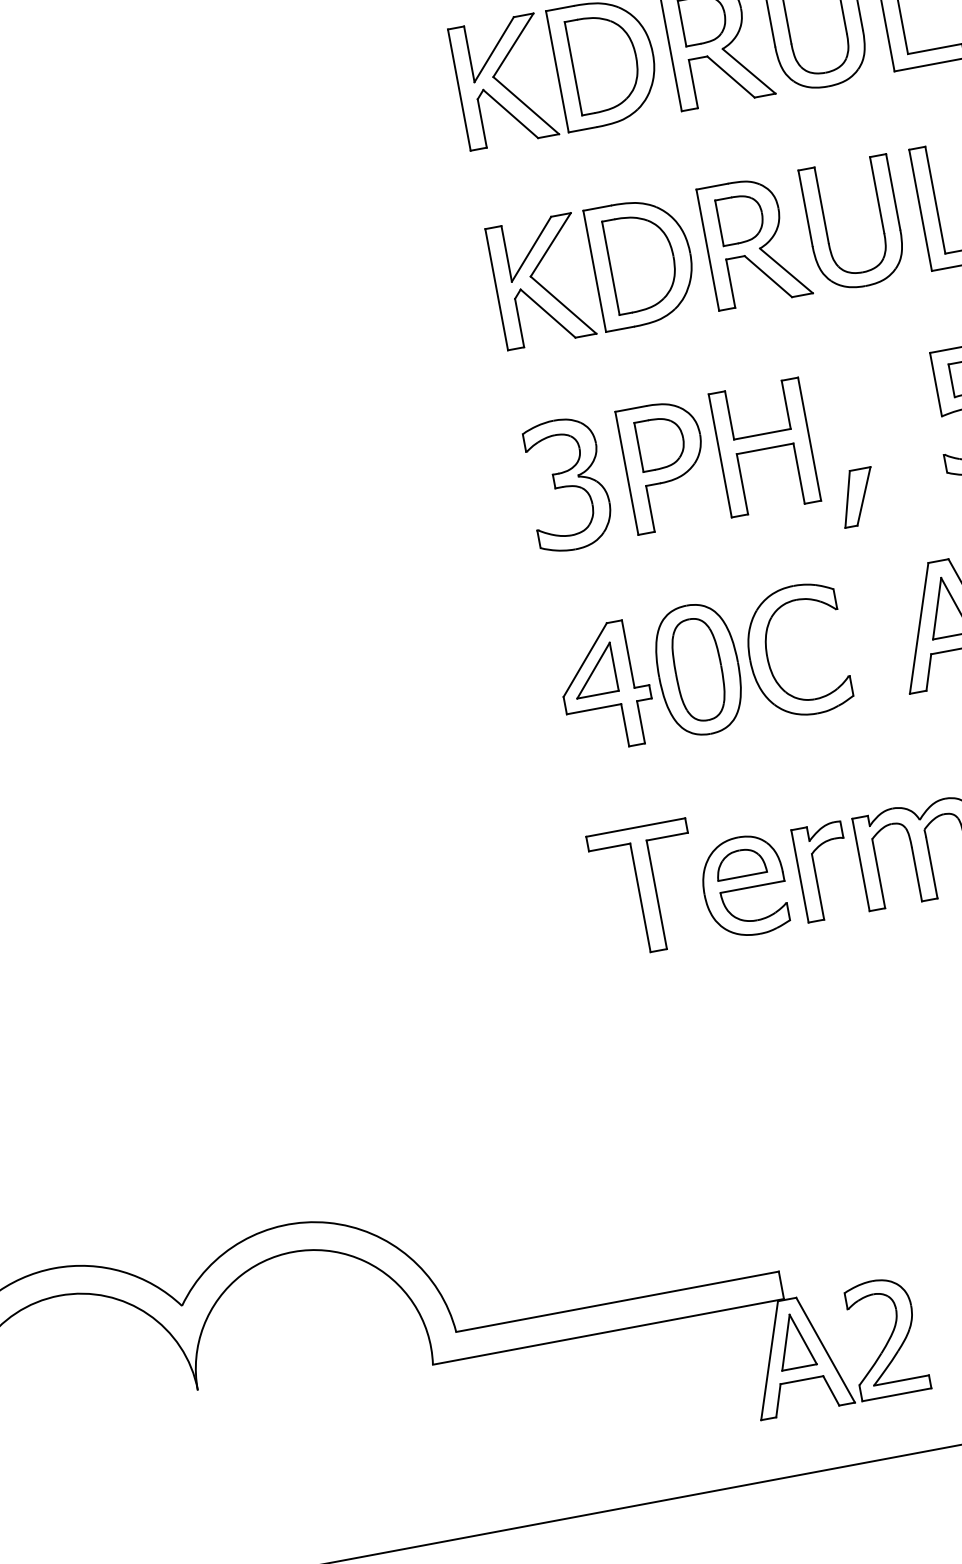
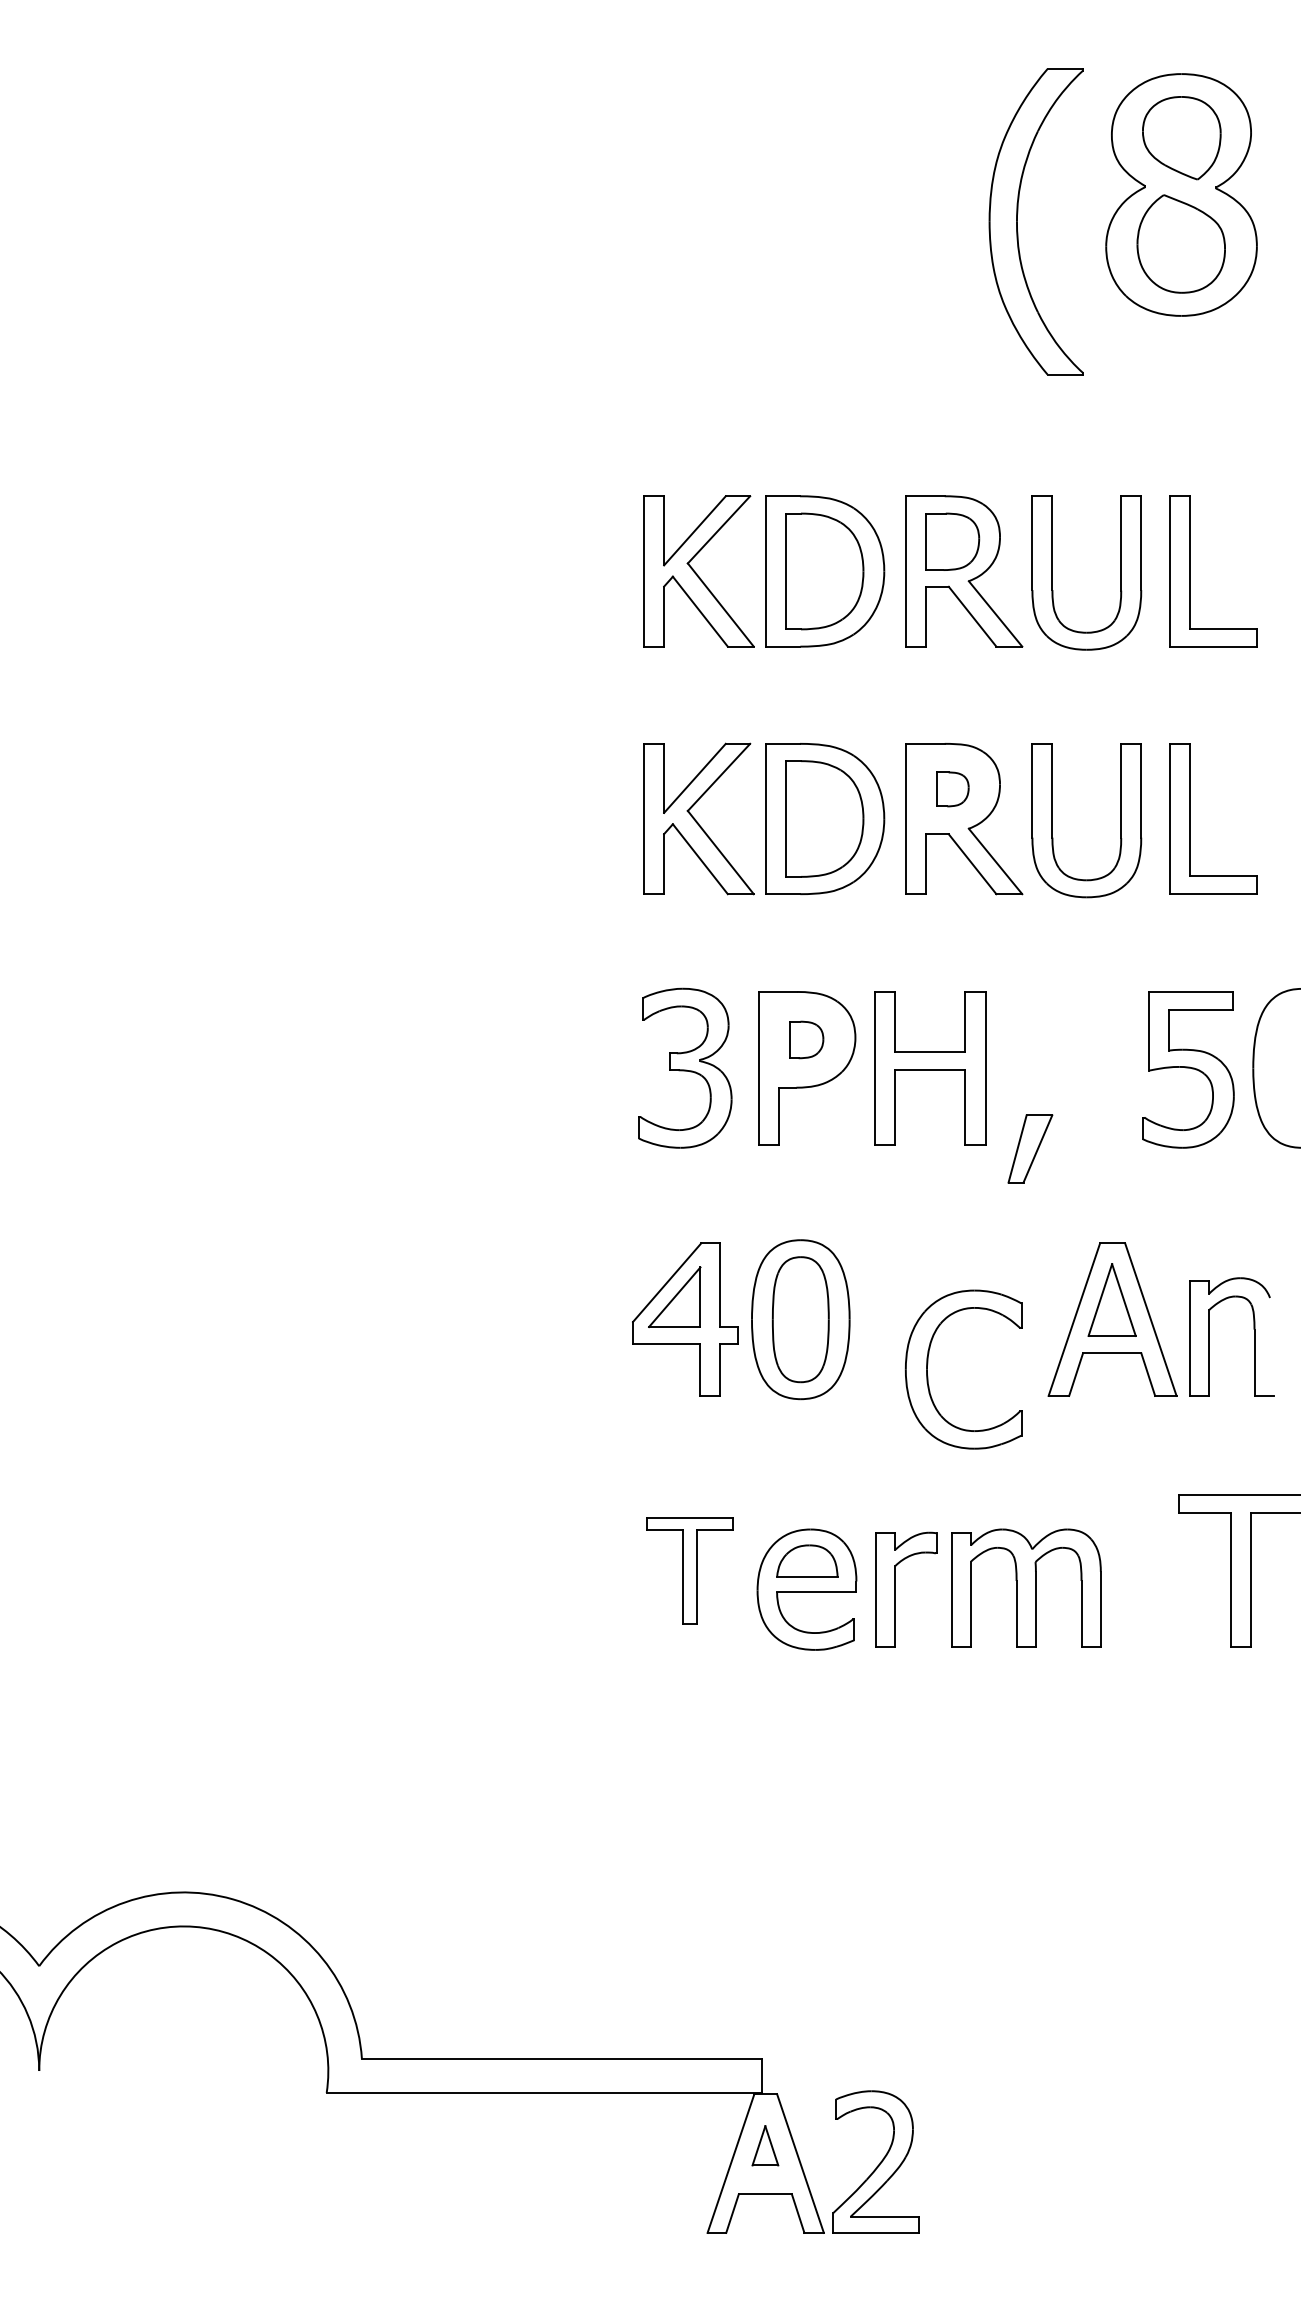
part: (740, 219) -> (952, 789), size x0.6
part: (660, 442) -> (806, 1039), size x0.6
part: (767, 652) -> (928, 1364), moved
part: (647, 888) -> (690, 1570), size x0.7
part: (794, 1340) -> (765, 2145), size x0.6

